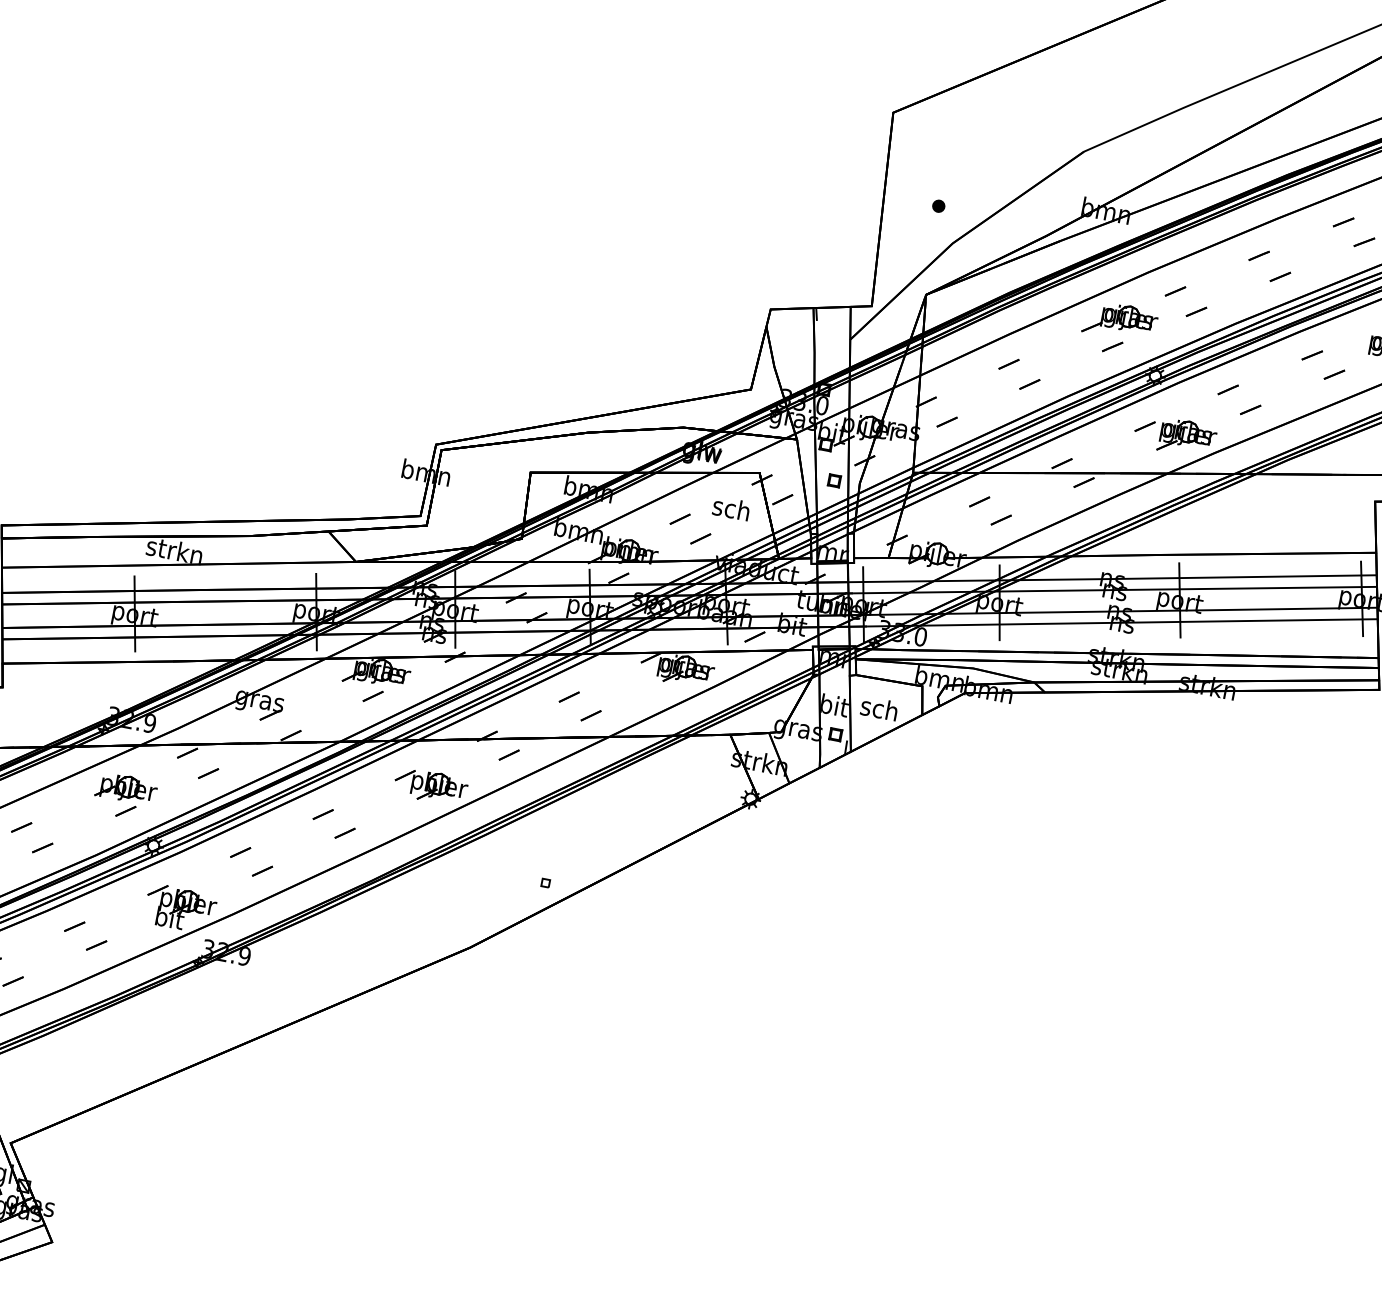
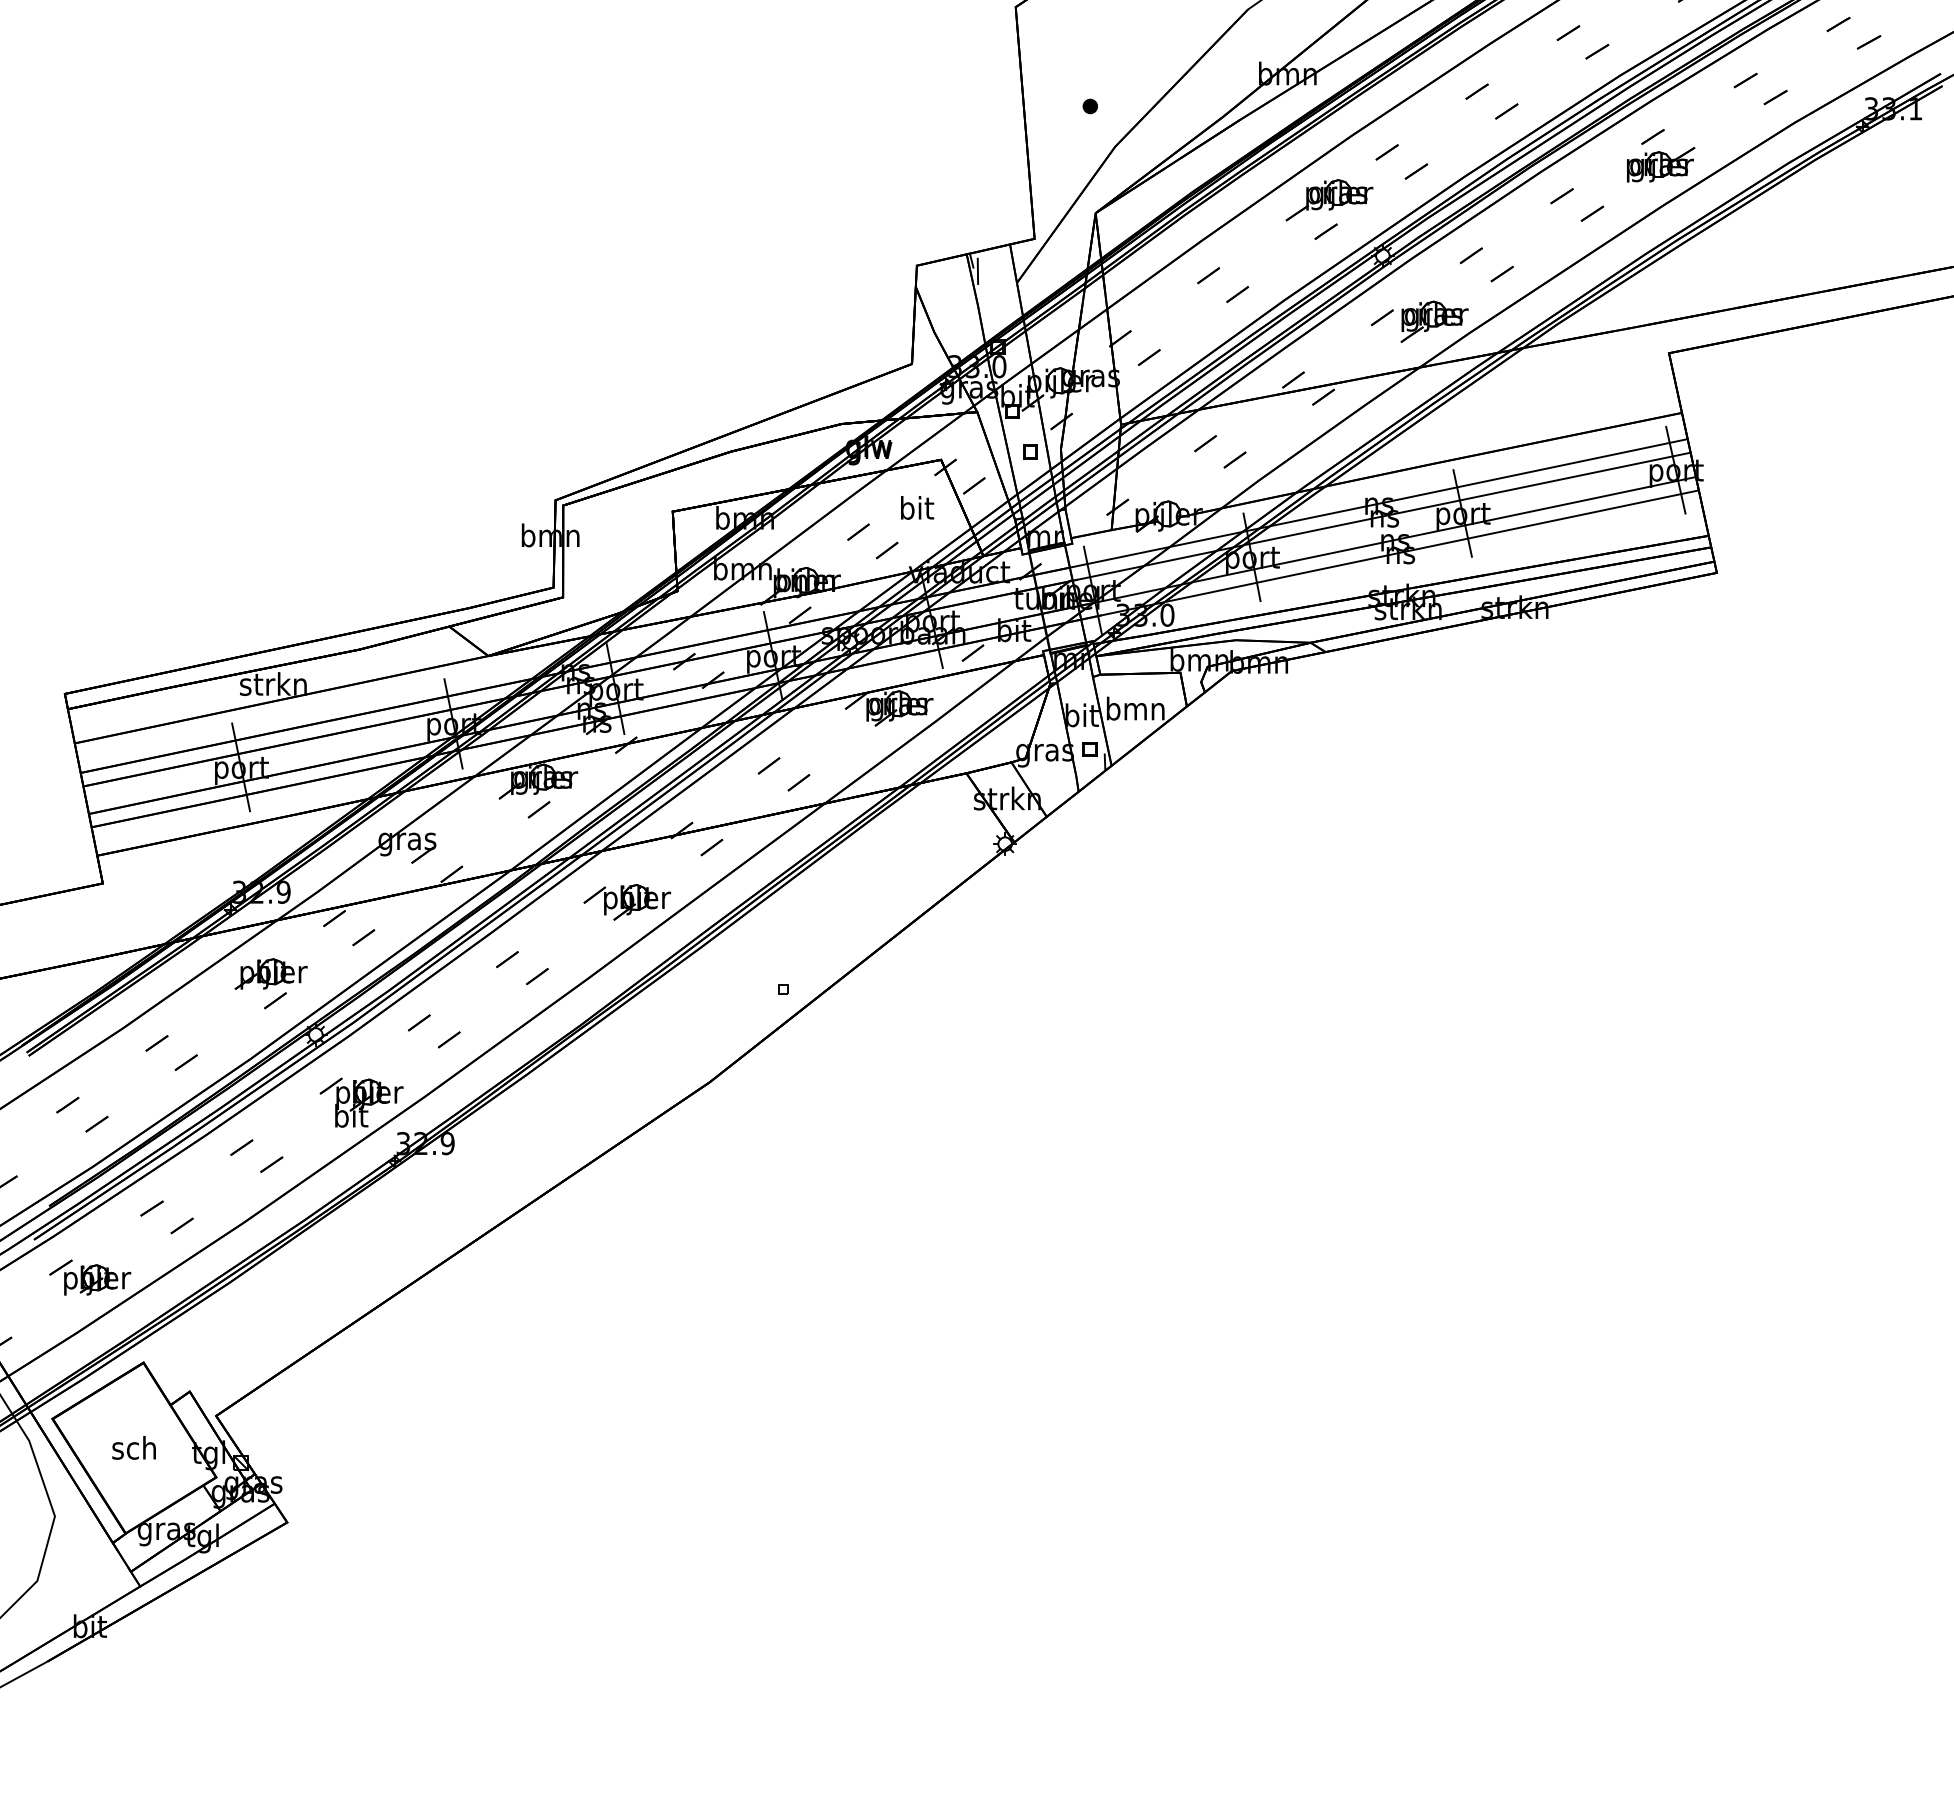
line: (820, 320) -> (977, 267), added
text: (730, 508) -> (915, 507), sch -> bit
text: (879, 708) -> (1135, 708), sch -> bmn

